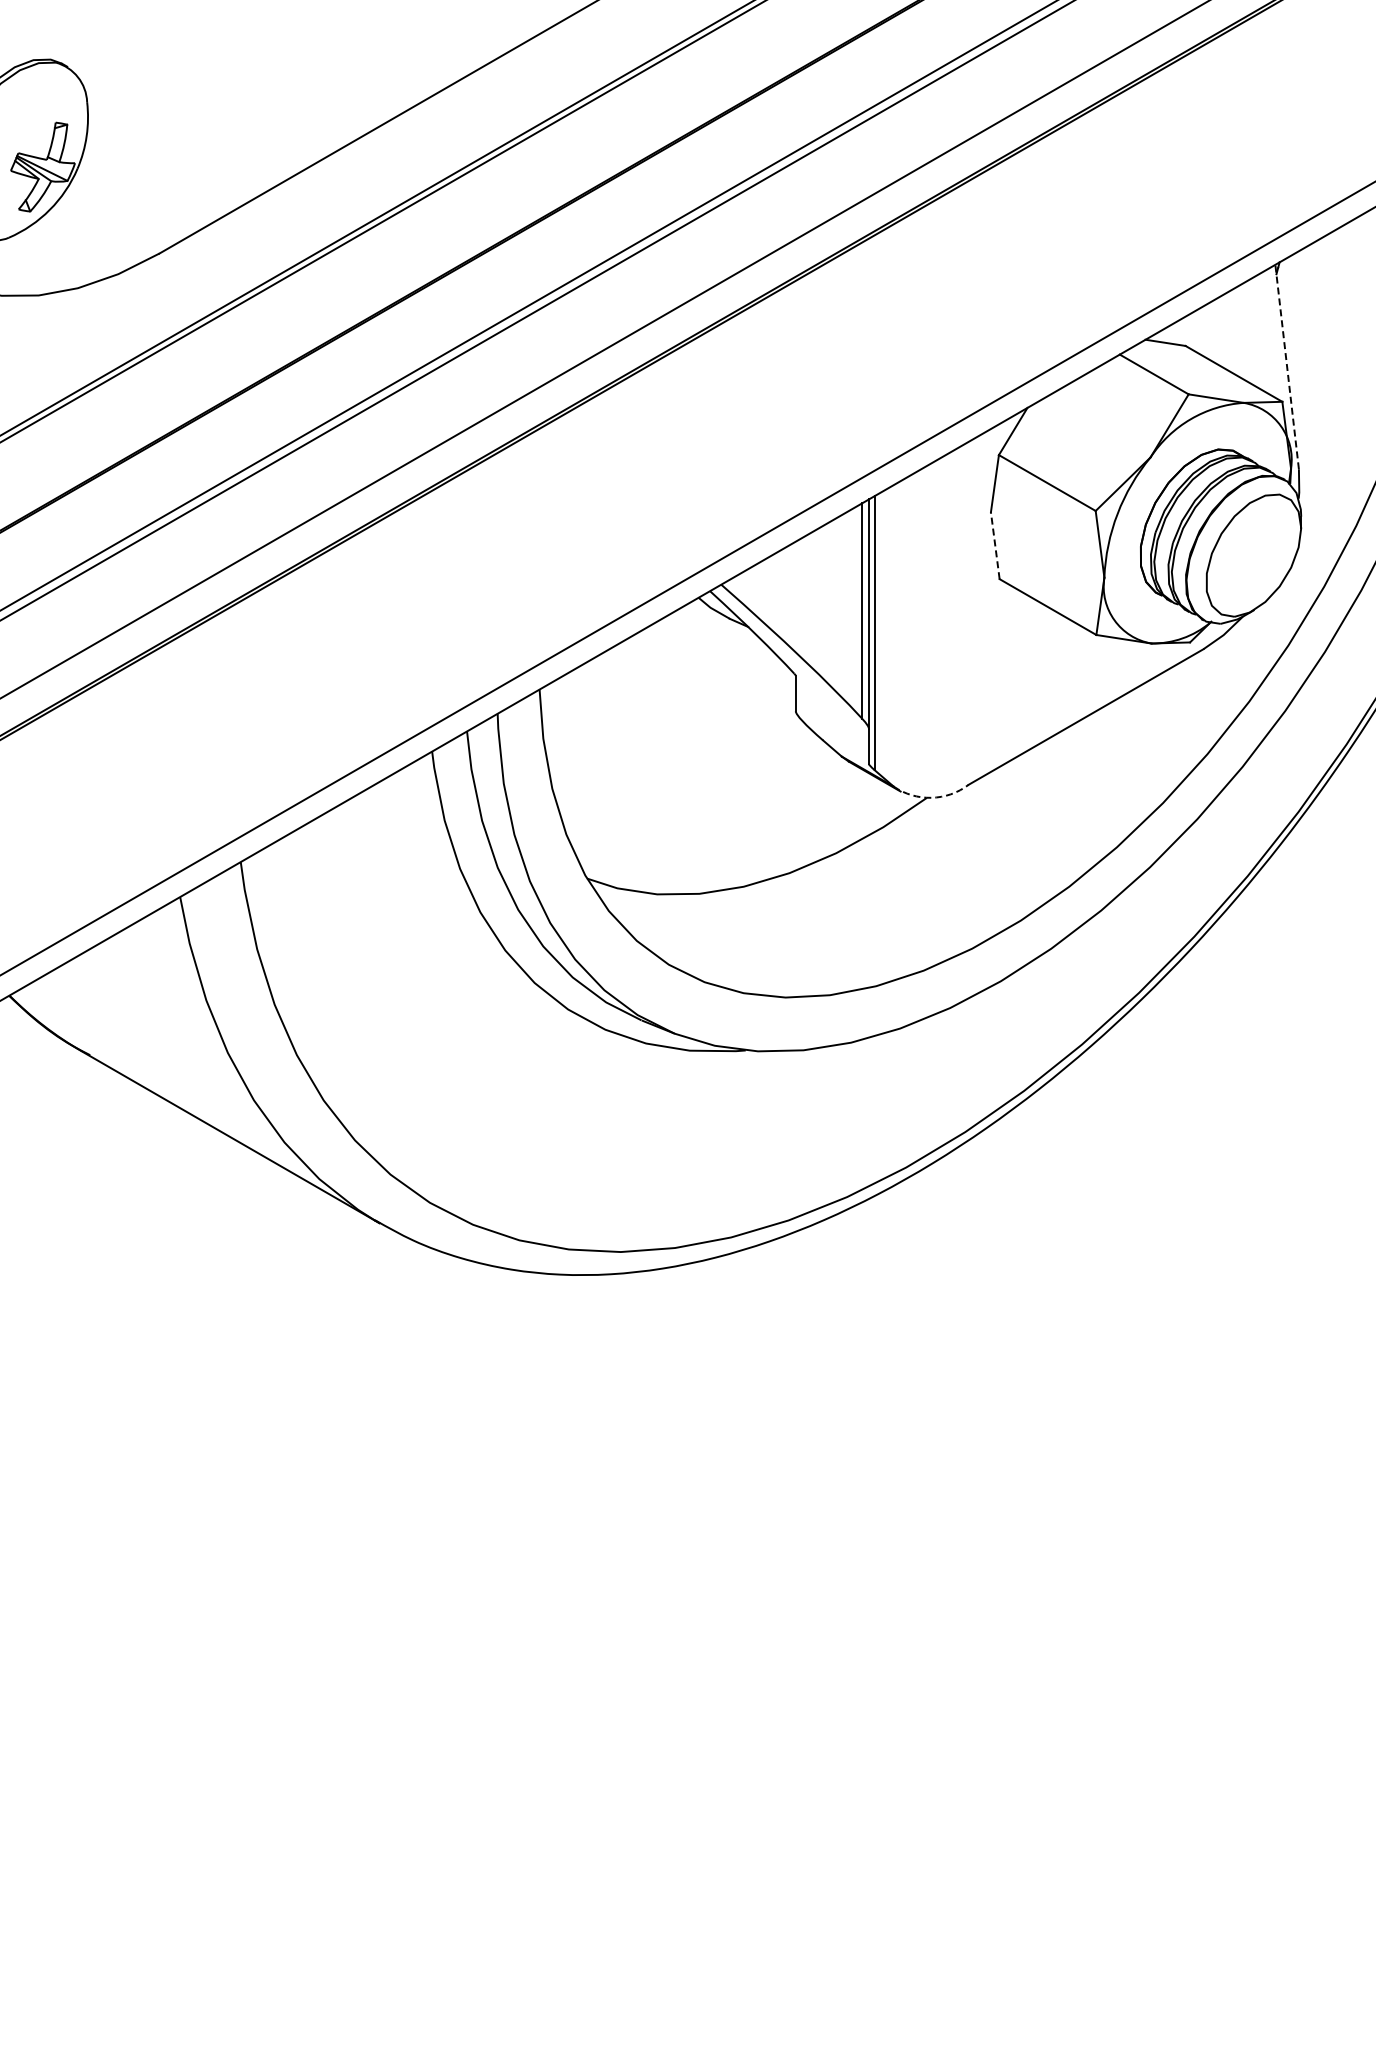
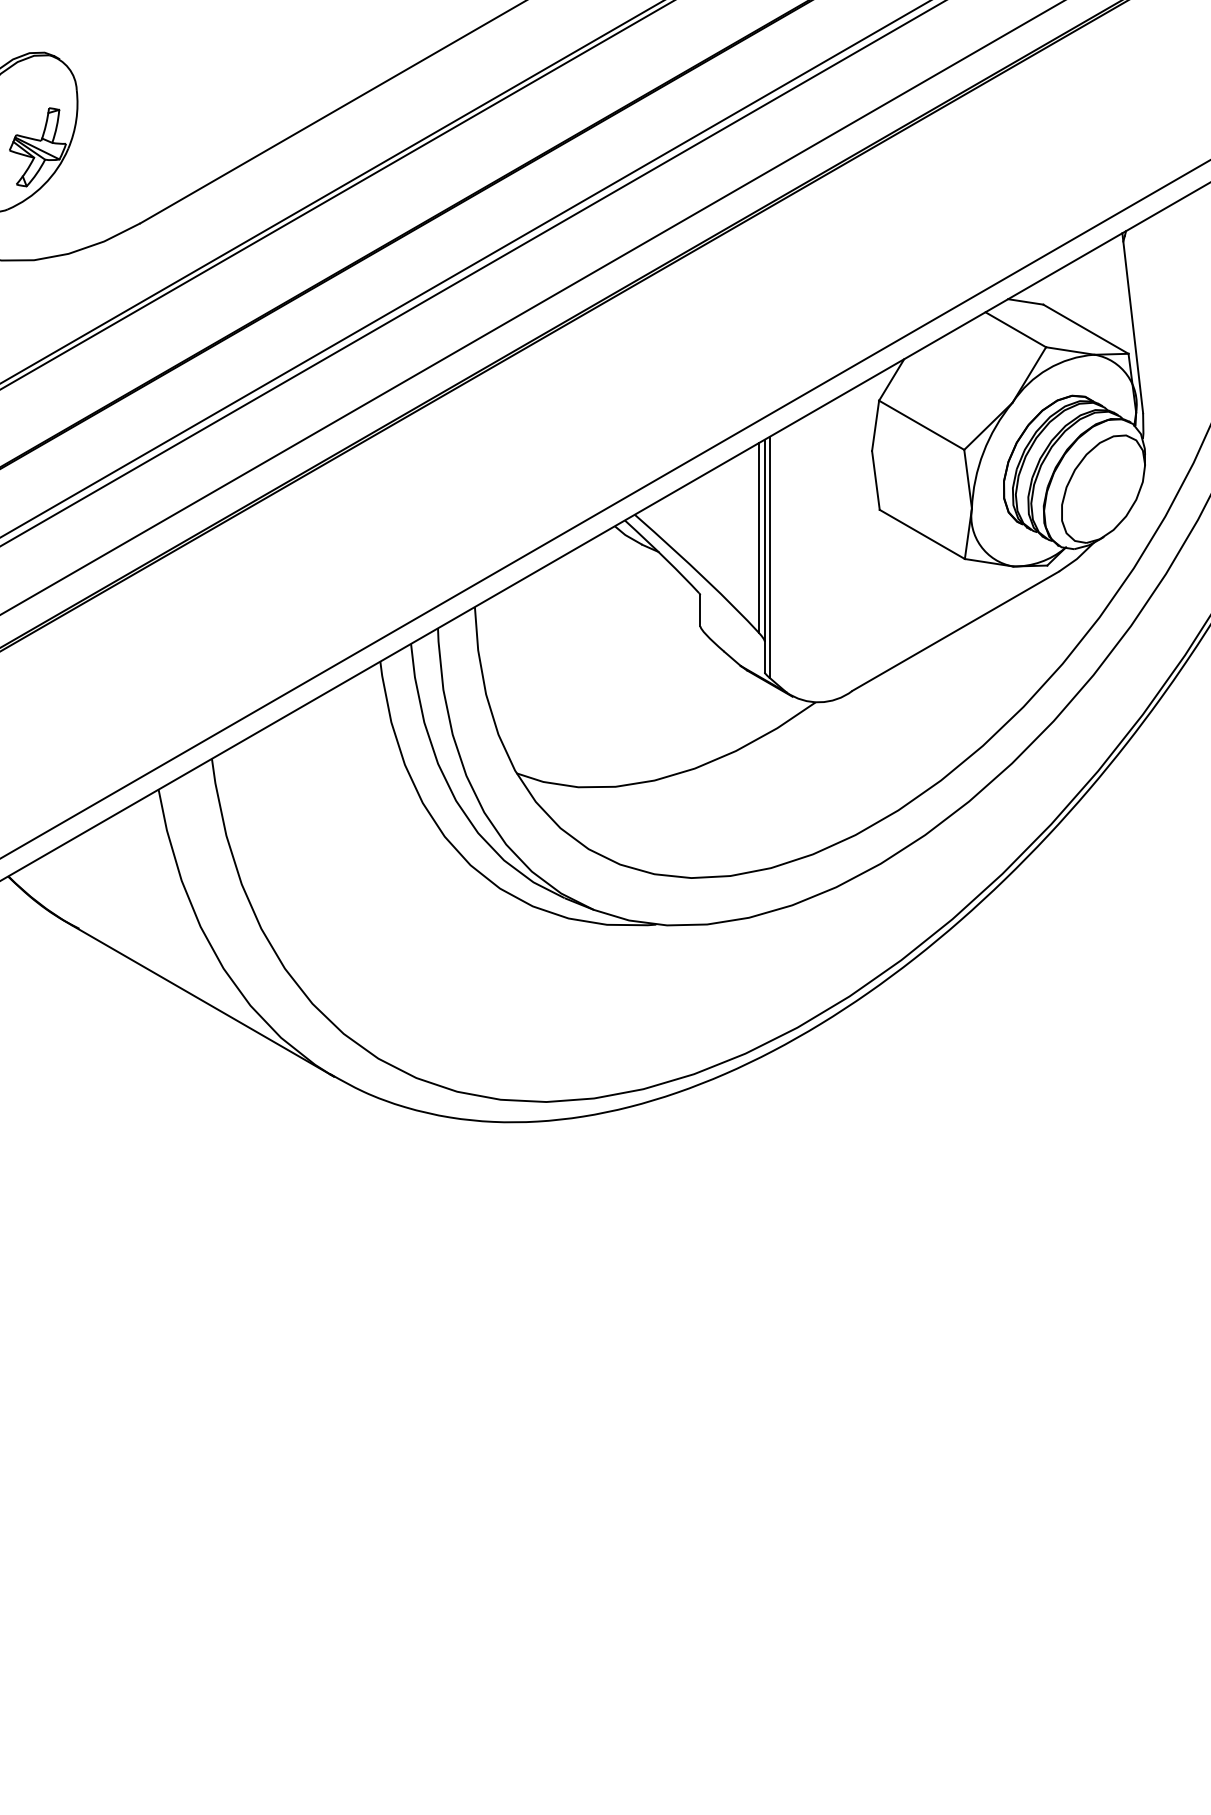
line: (1287, 367) -> (1133, 323), dashed -> solid
line: (995, 545) -> (876, 480), dashed -> solid
arc: (931, 797) -> (819, 702), dashed -> solid

